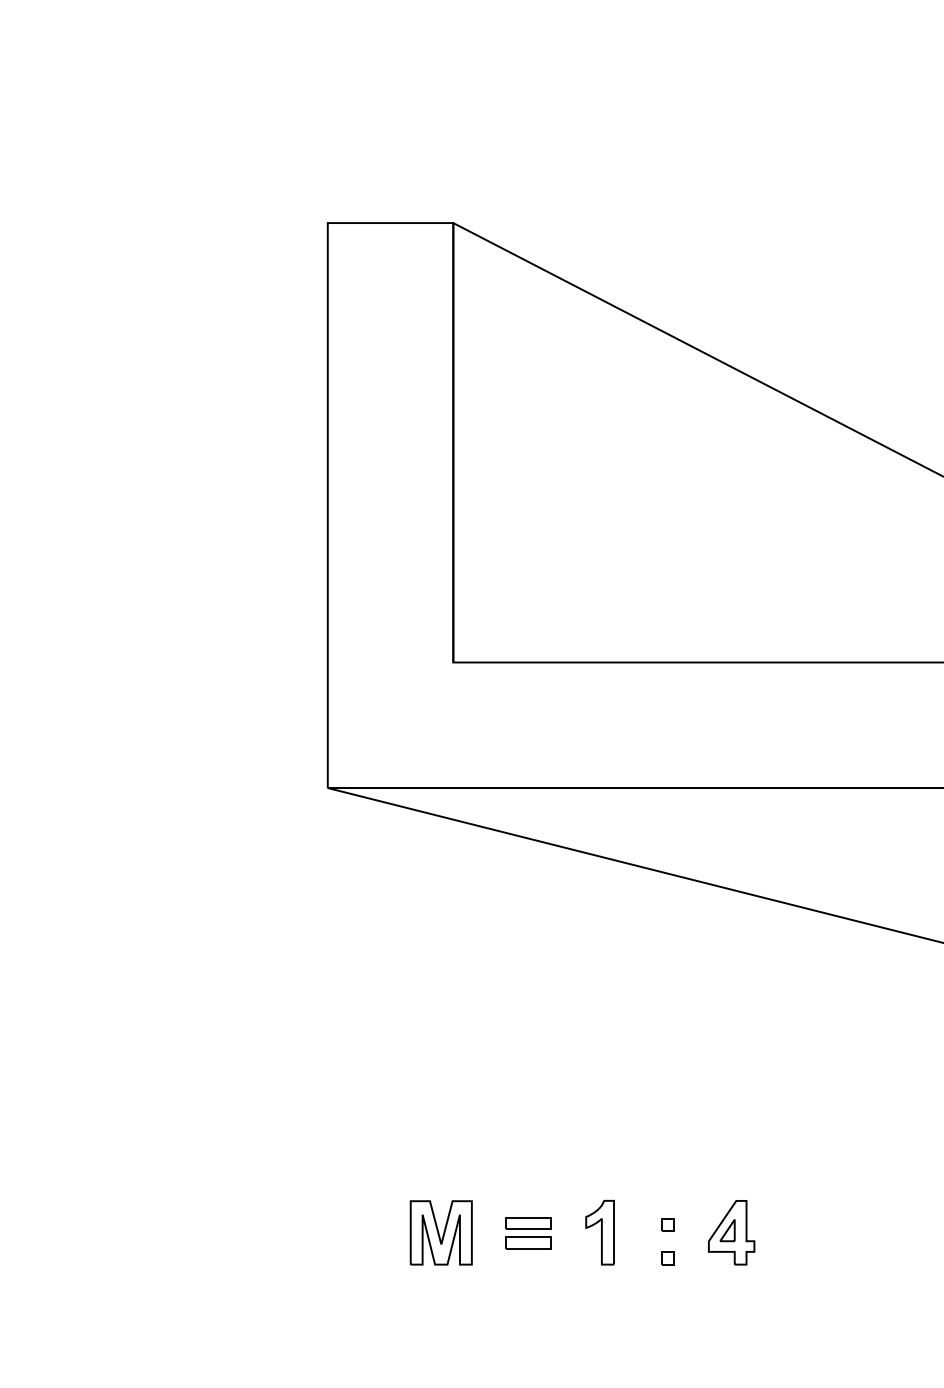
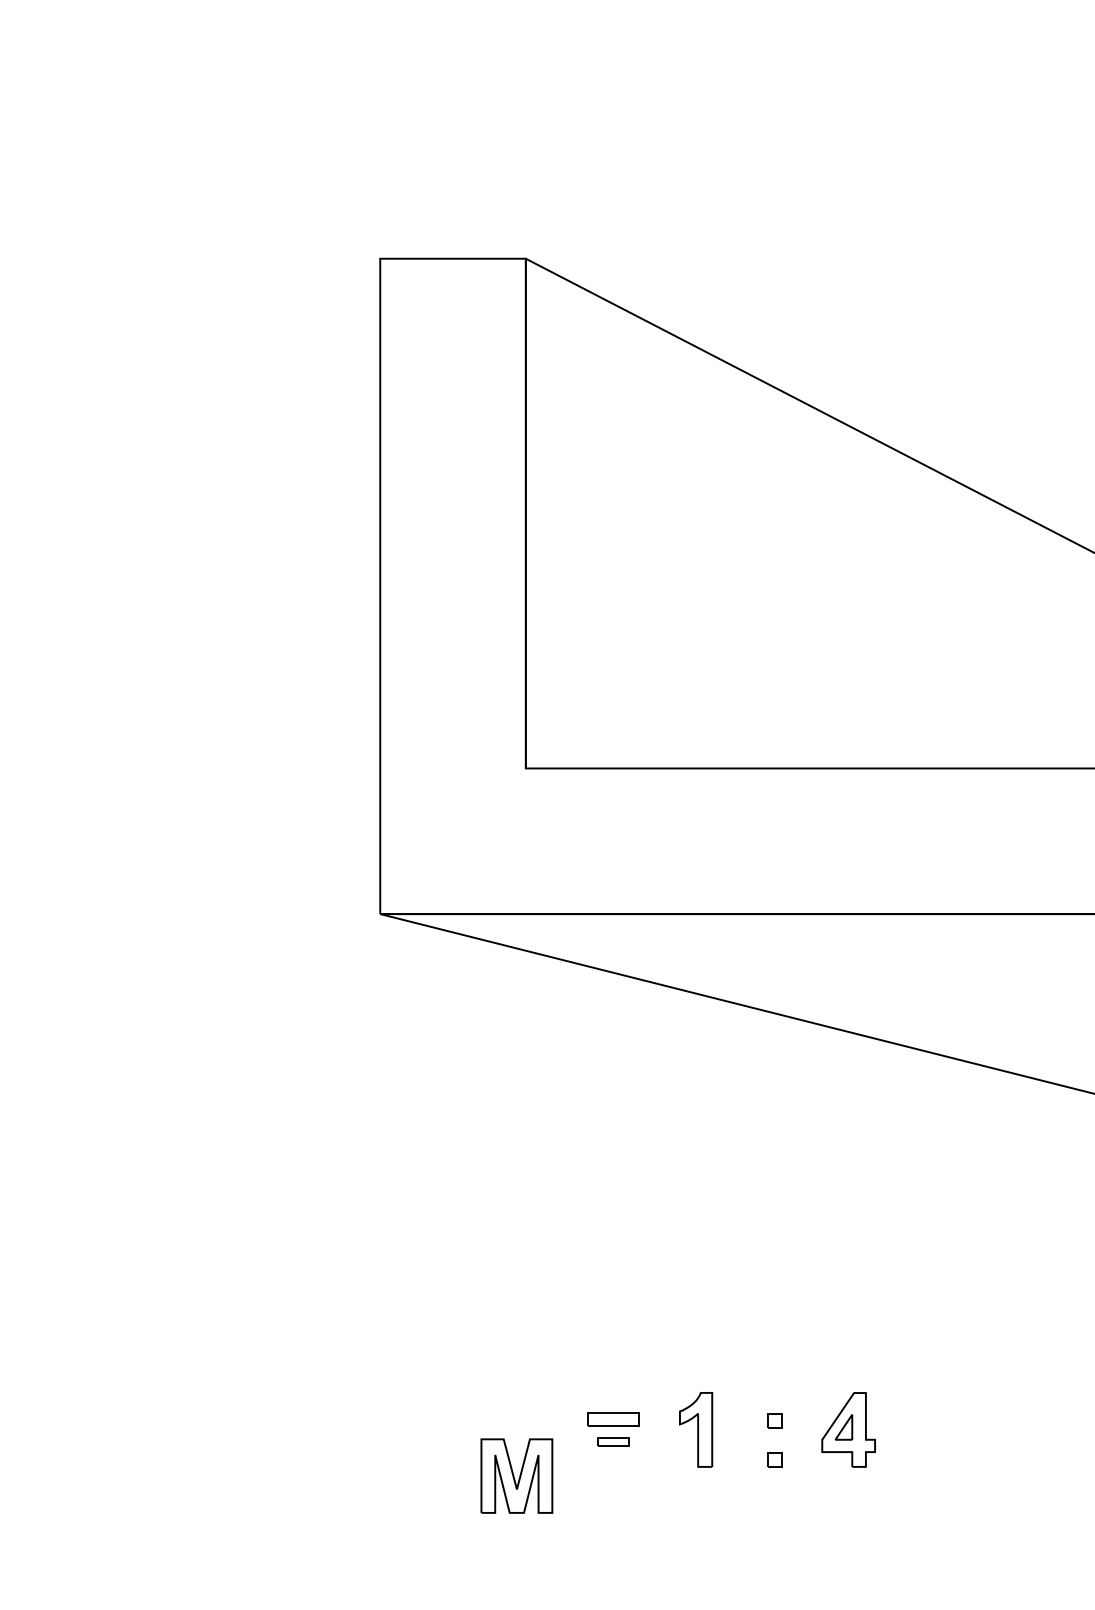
part: (440, 1232) -> (516, 1475), moved
part: (528, 1242) -> (613, 1441), size x0.6

